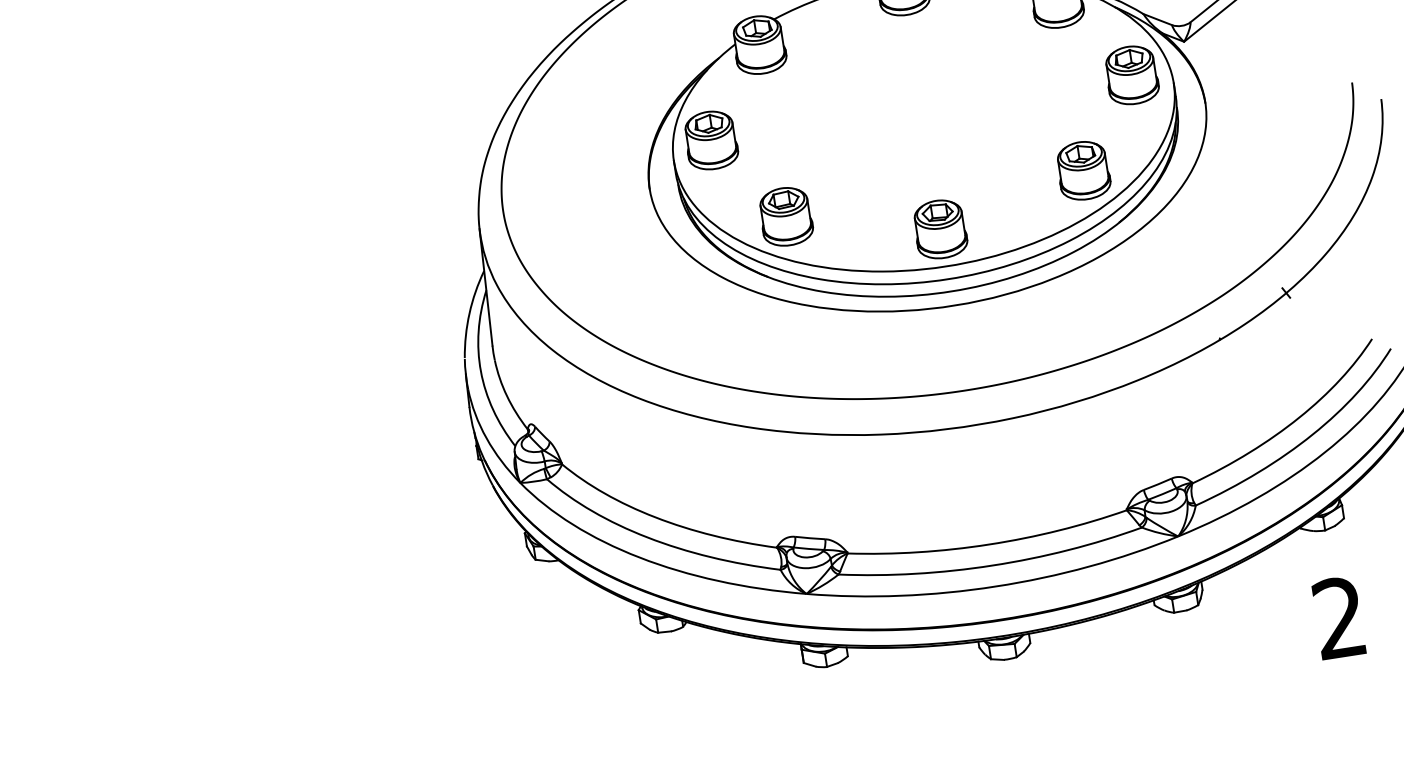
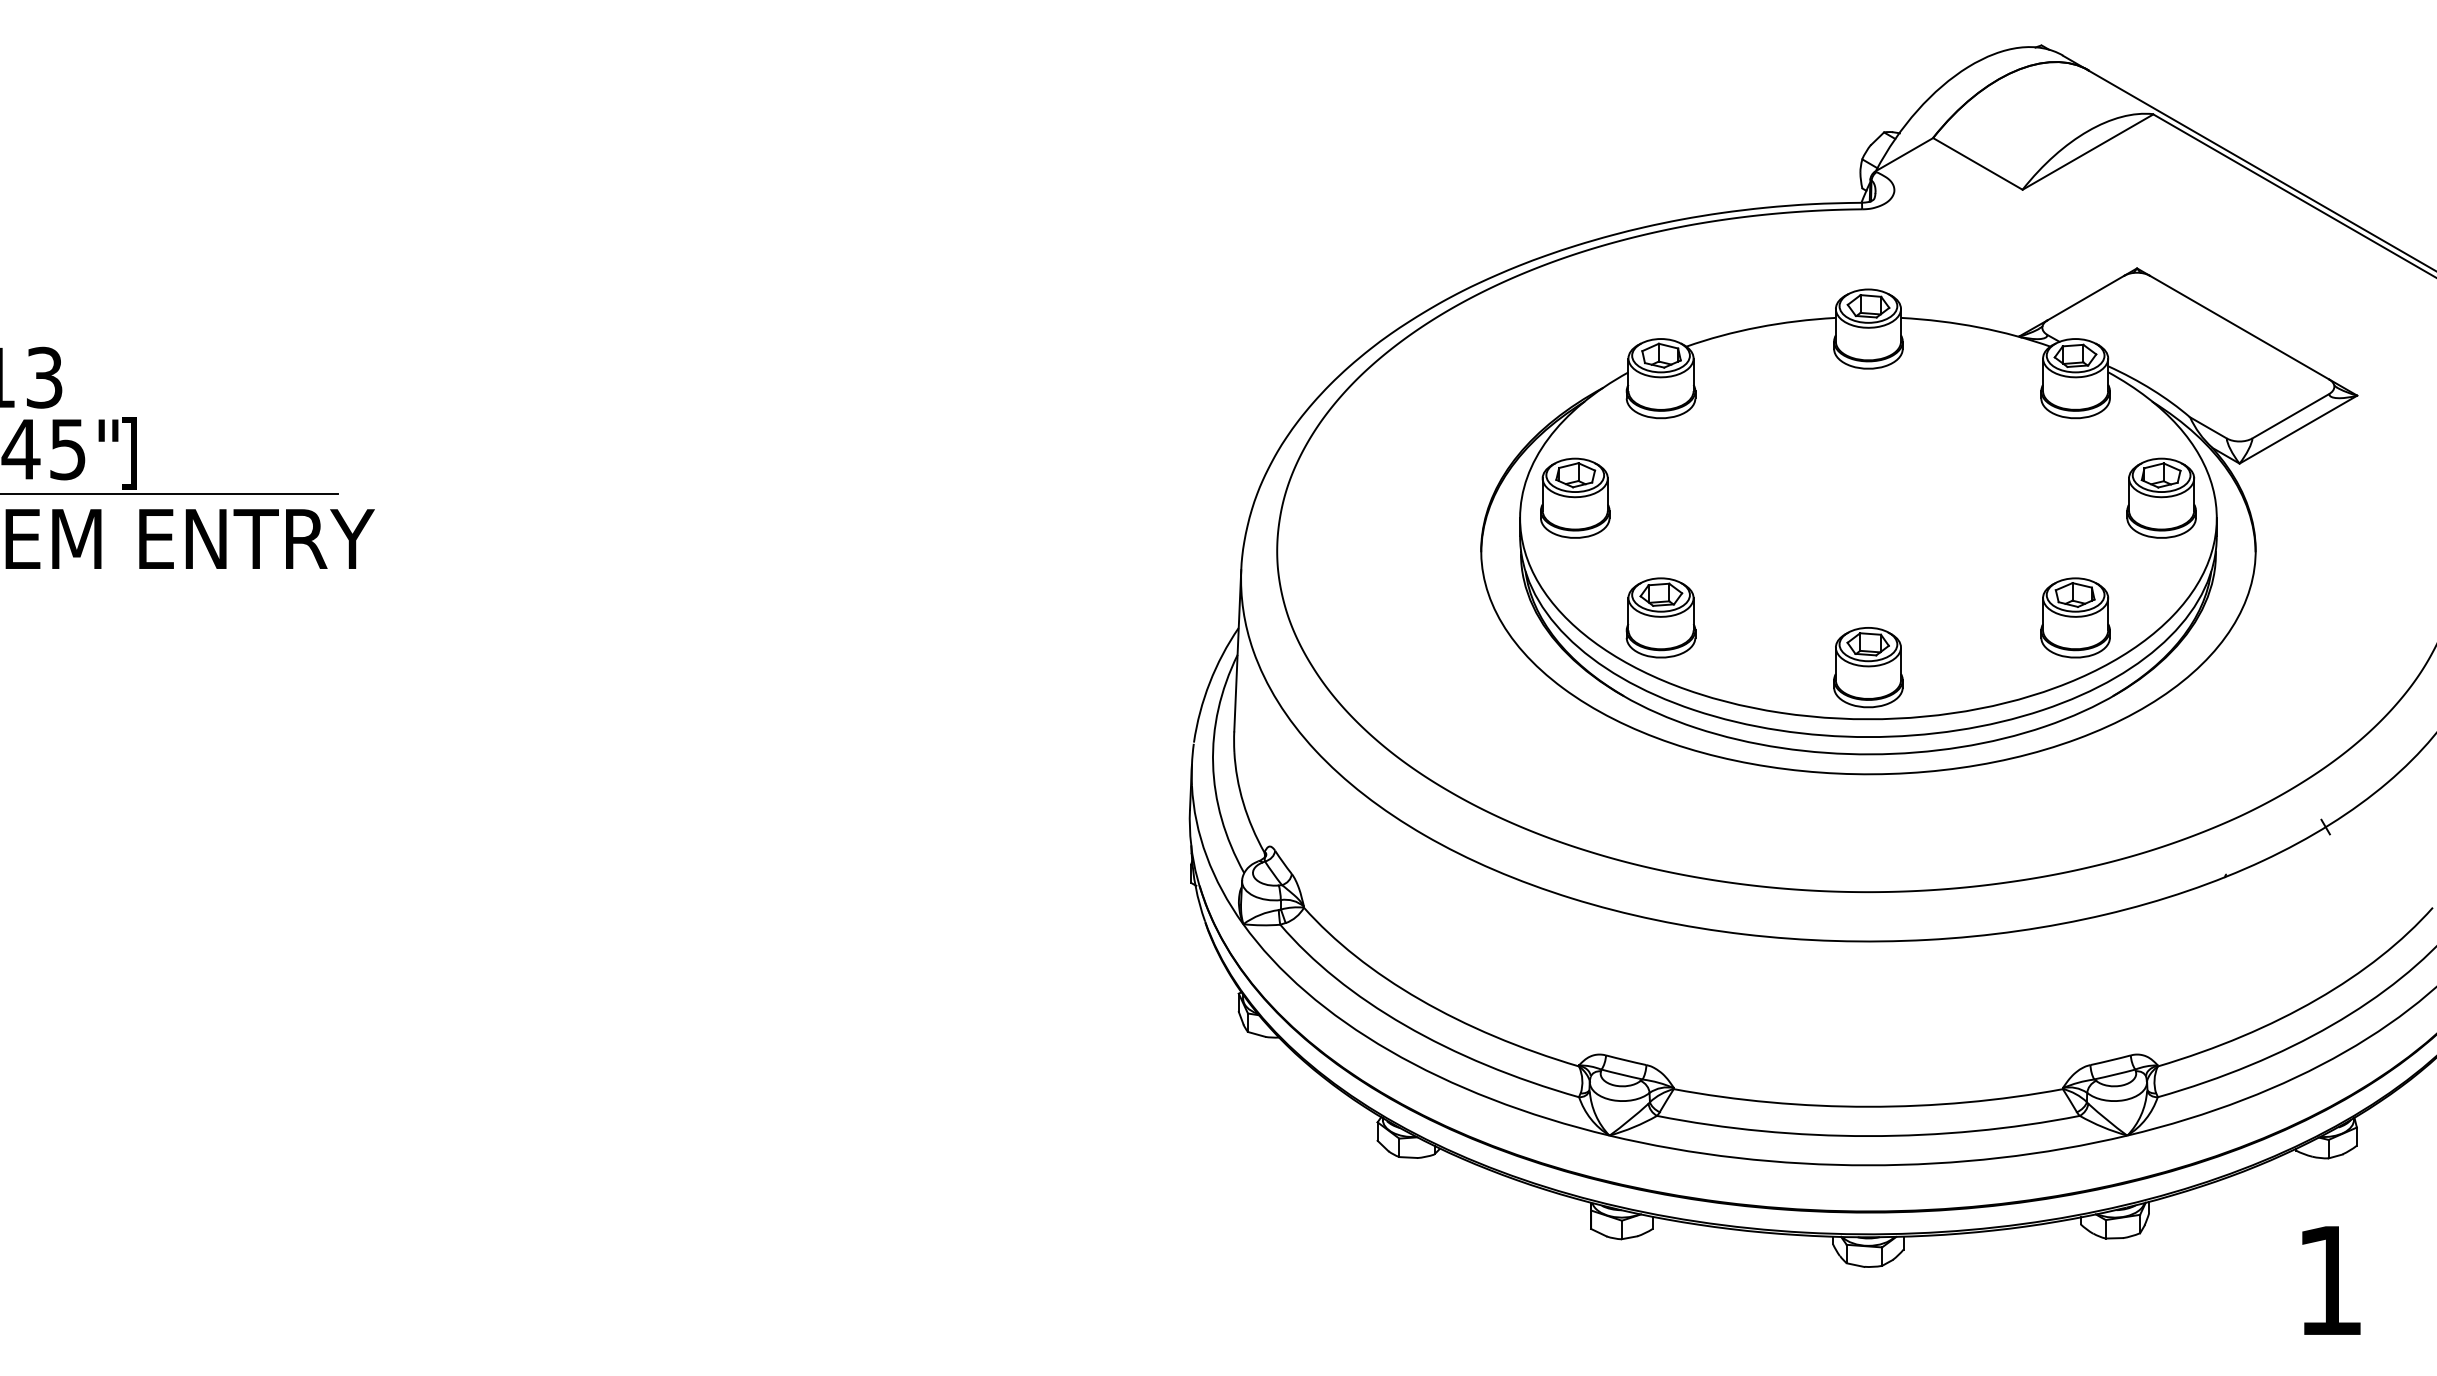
text: (1338, 617) -> (2328, 1279), 2 -> 1

